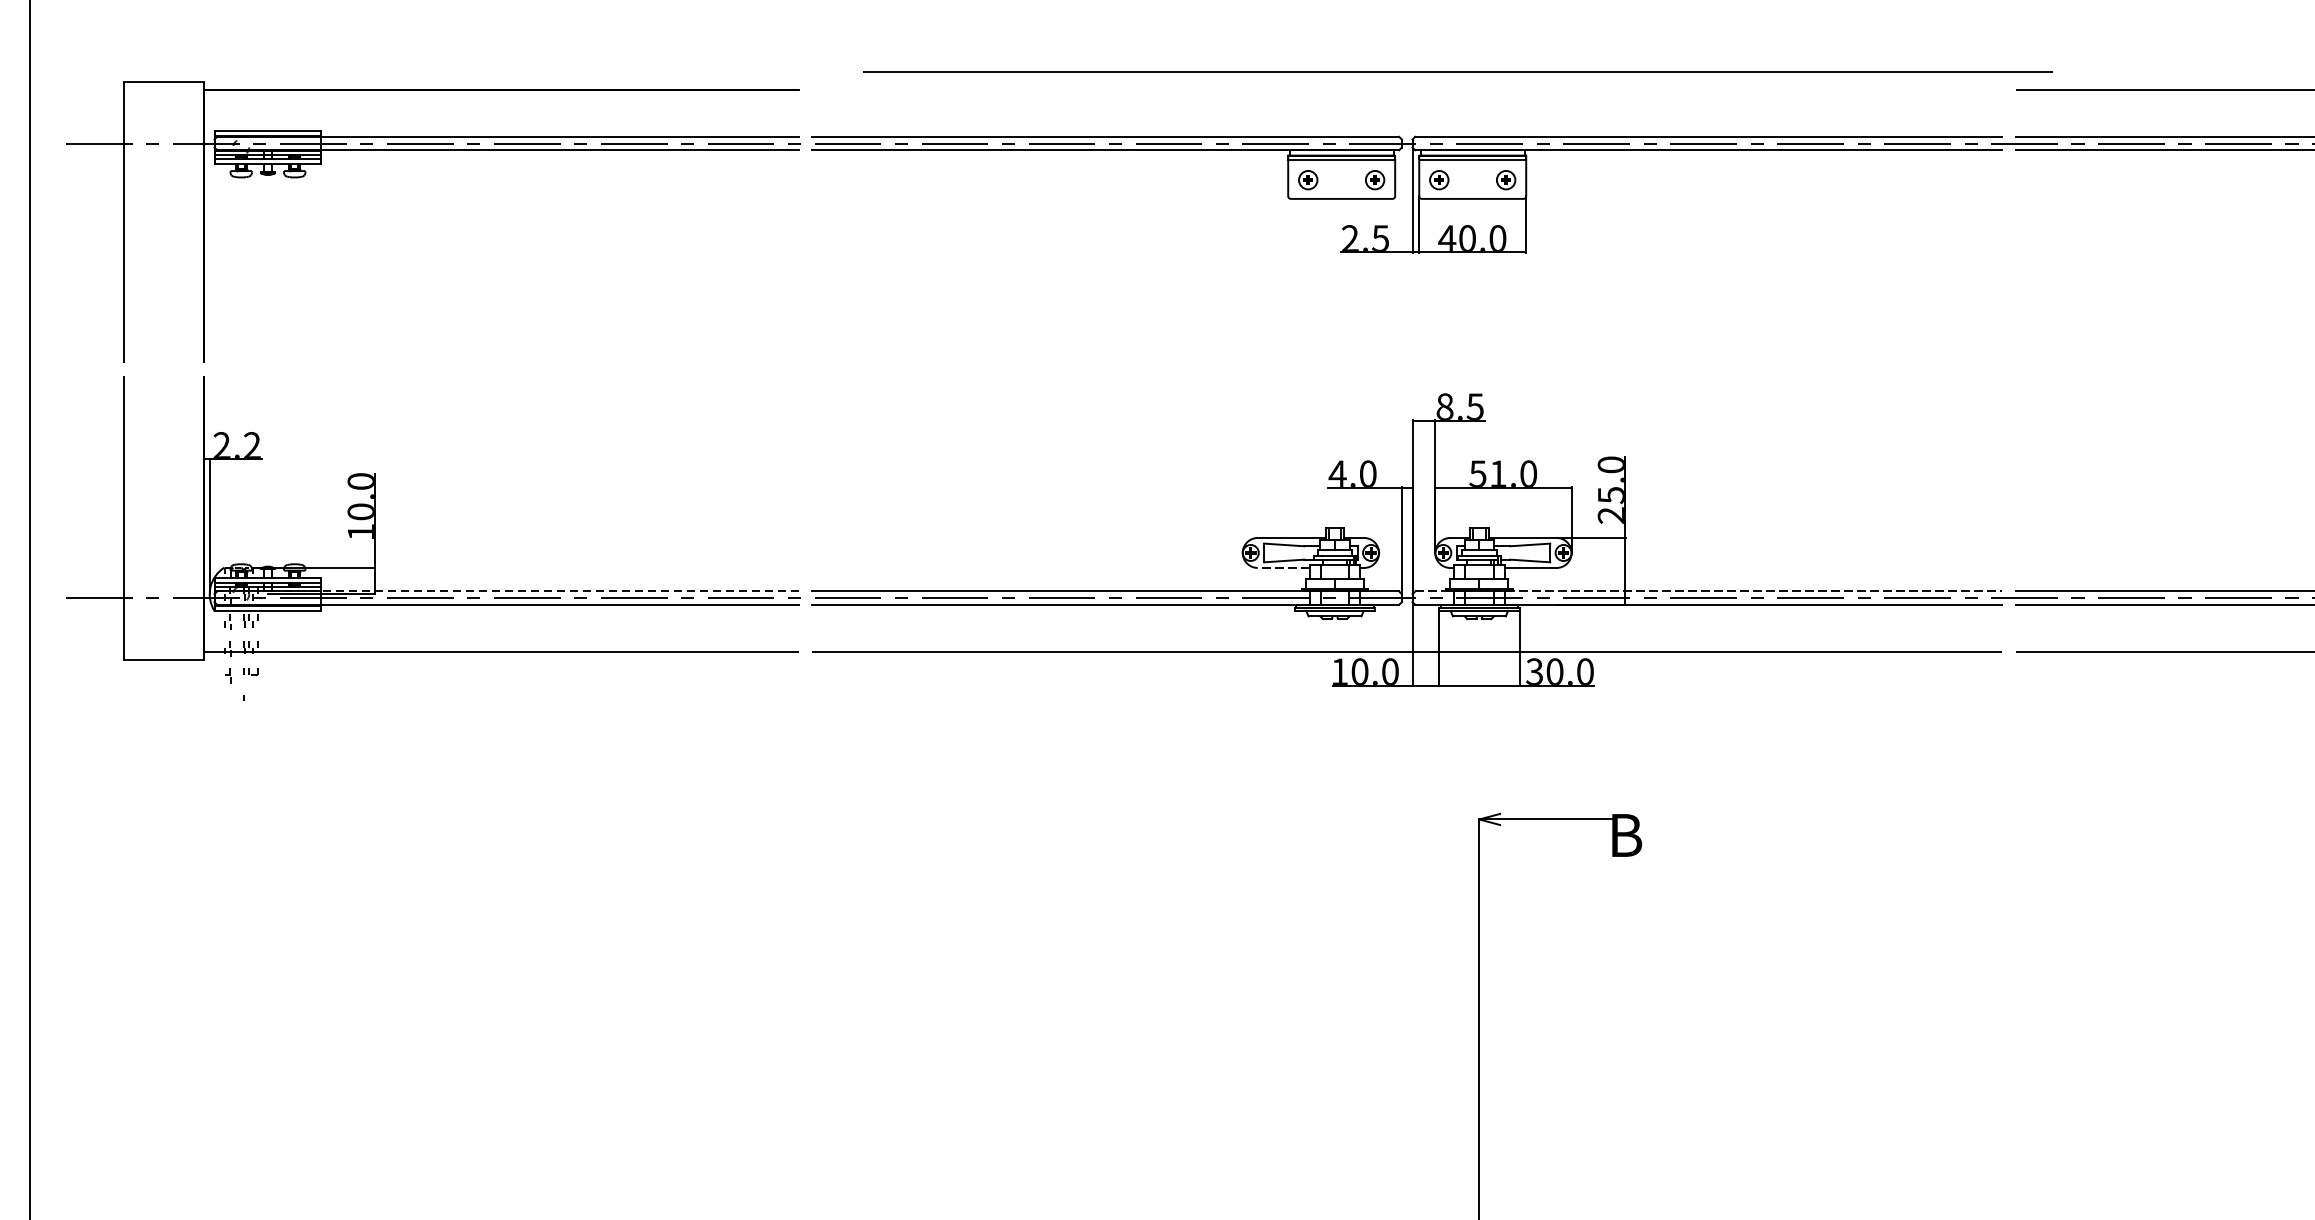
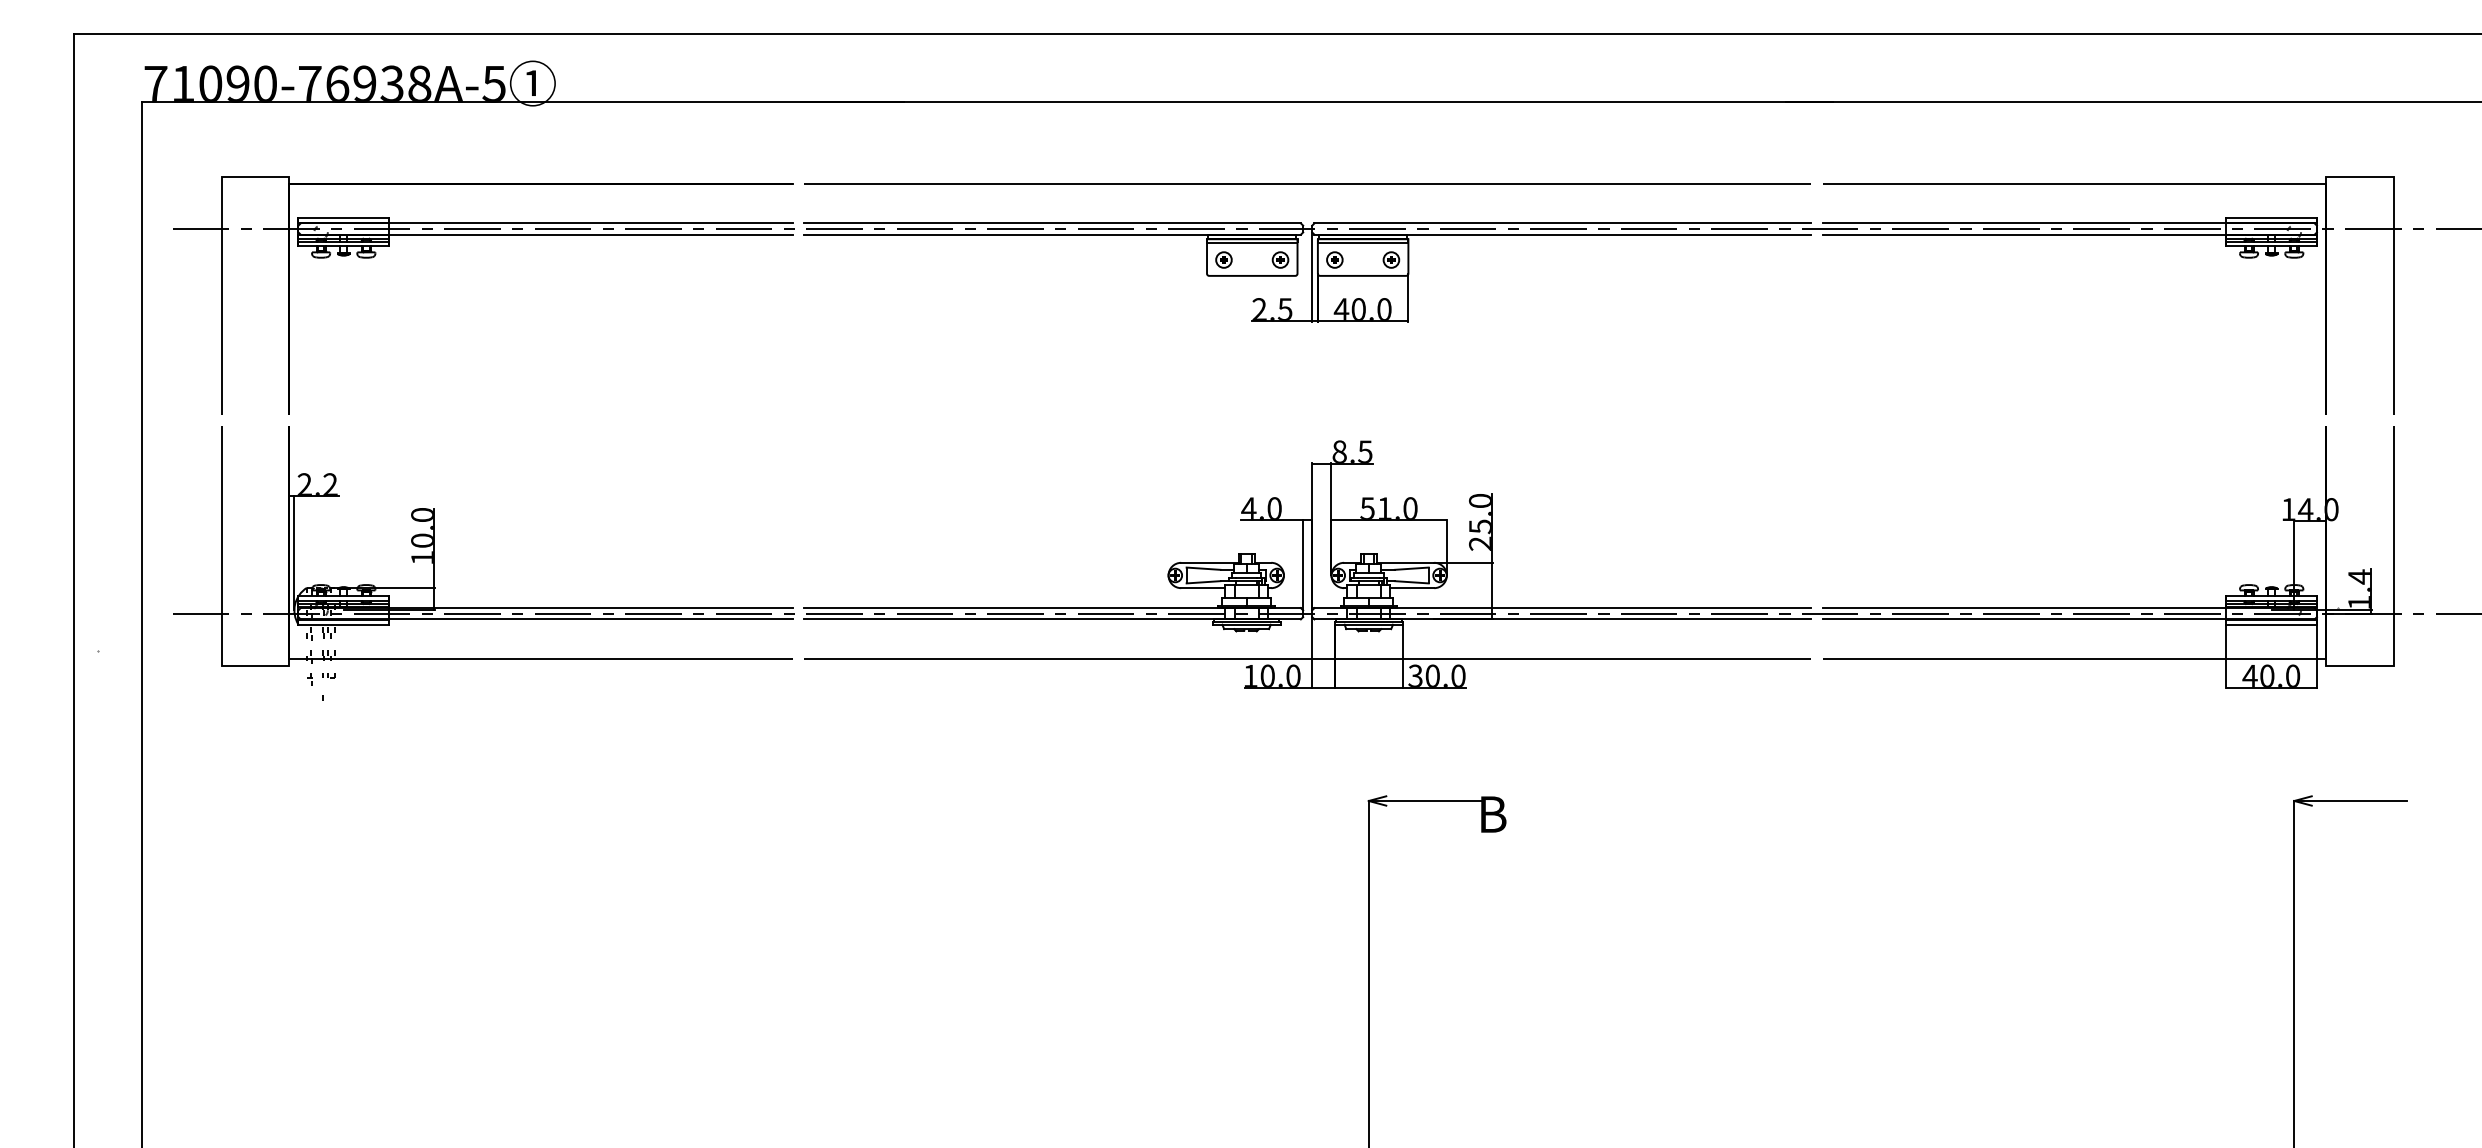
line: (1457, 71) -> (1307, 183), moved
line: (1284, 568) -> (1203, 588), dashed -> solid
line: (507, 591) -> (546, 608), dashed -> solid
line: (1709, 591) -> (1563, 608), dashed -> solid

